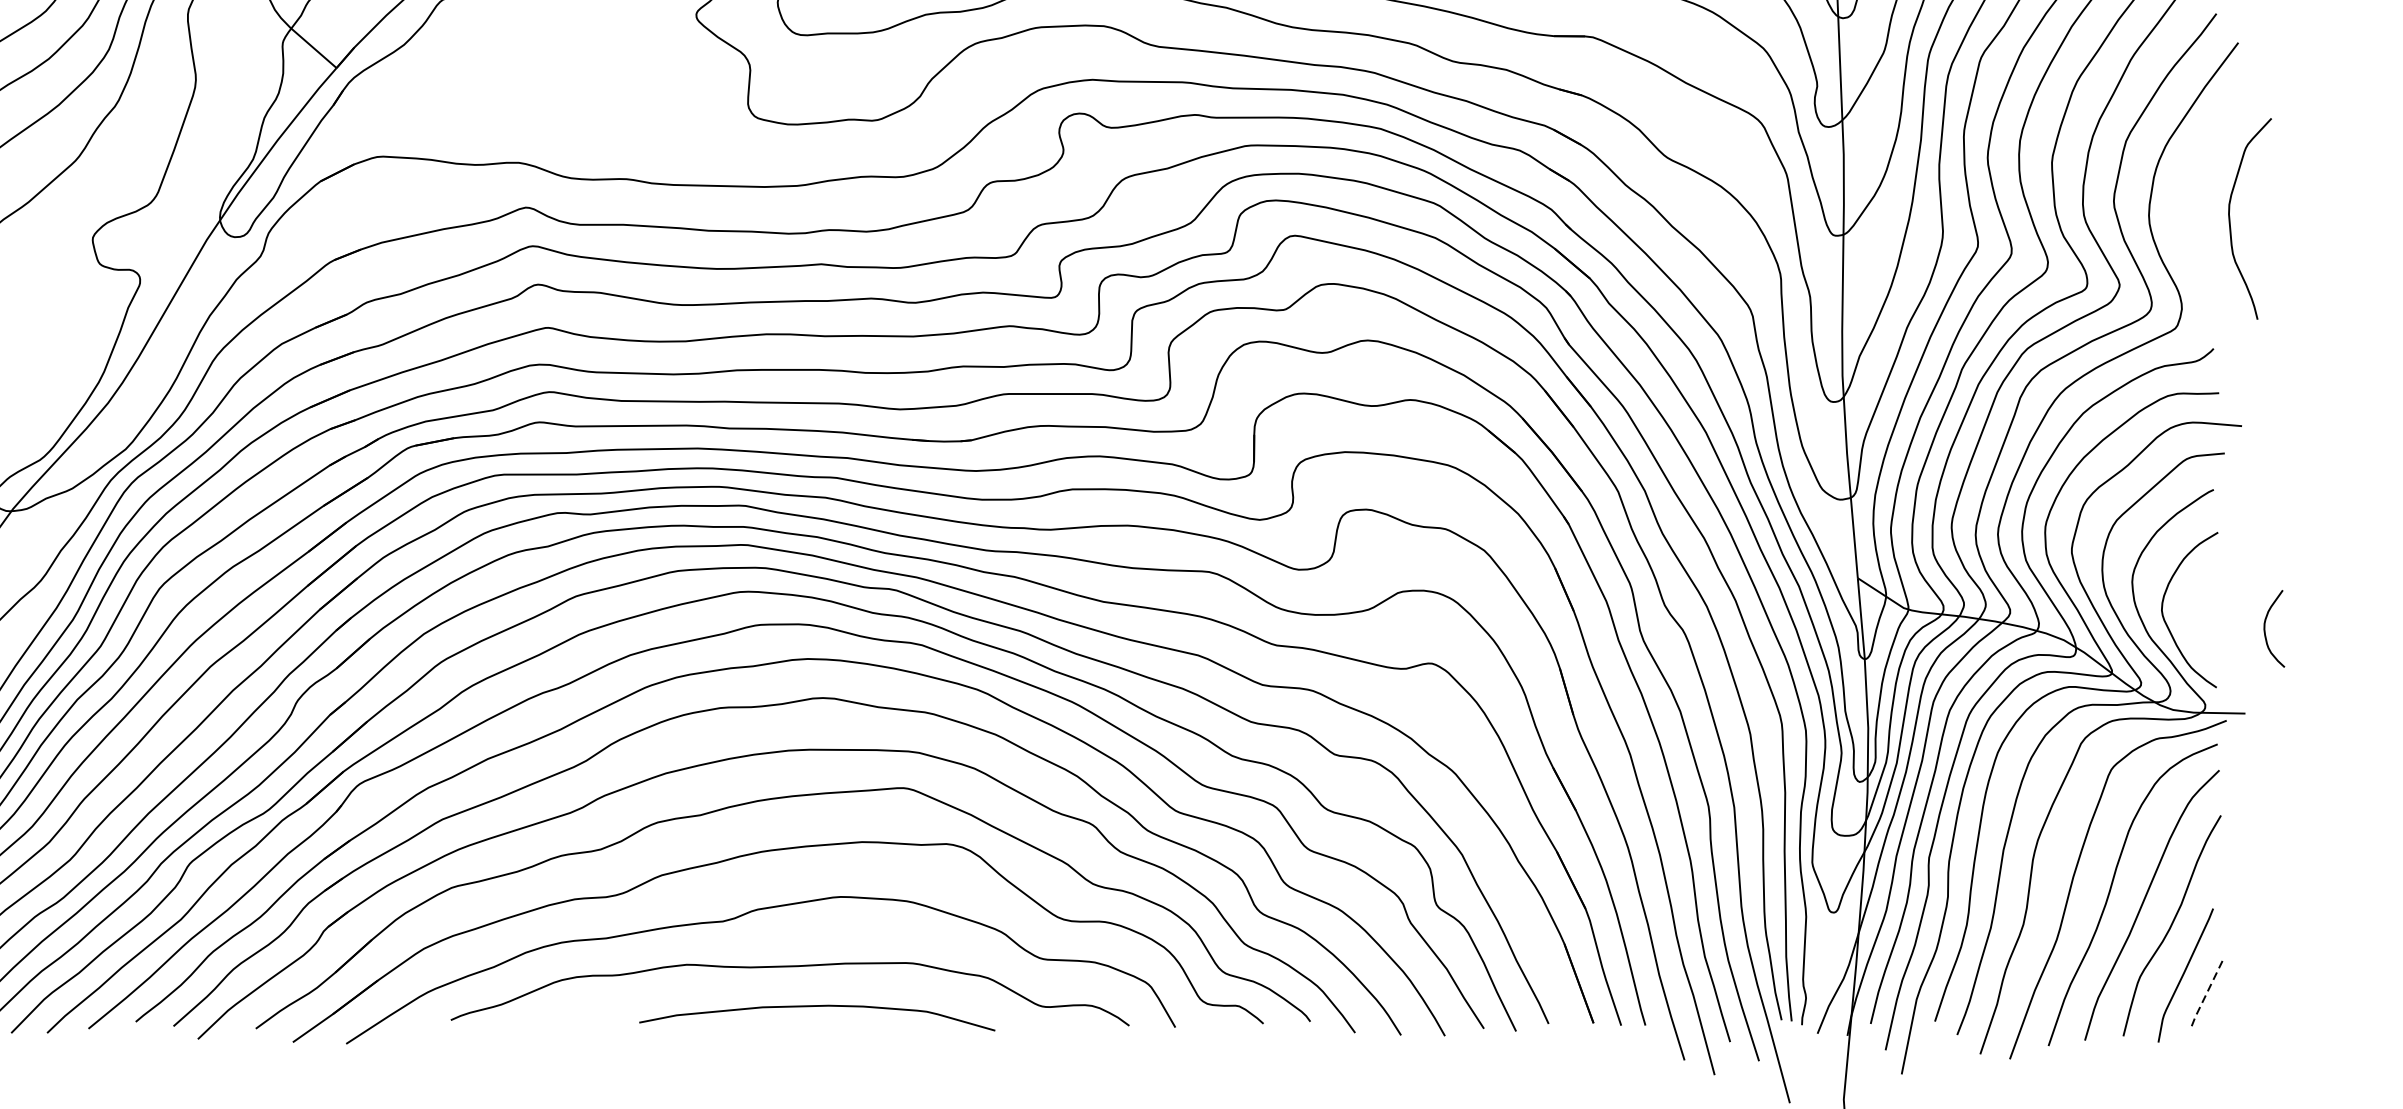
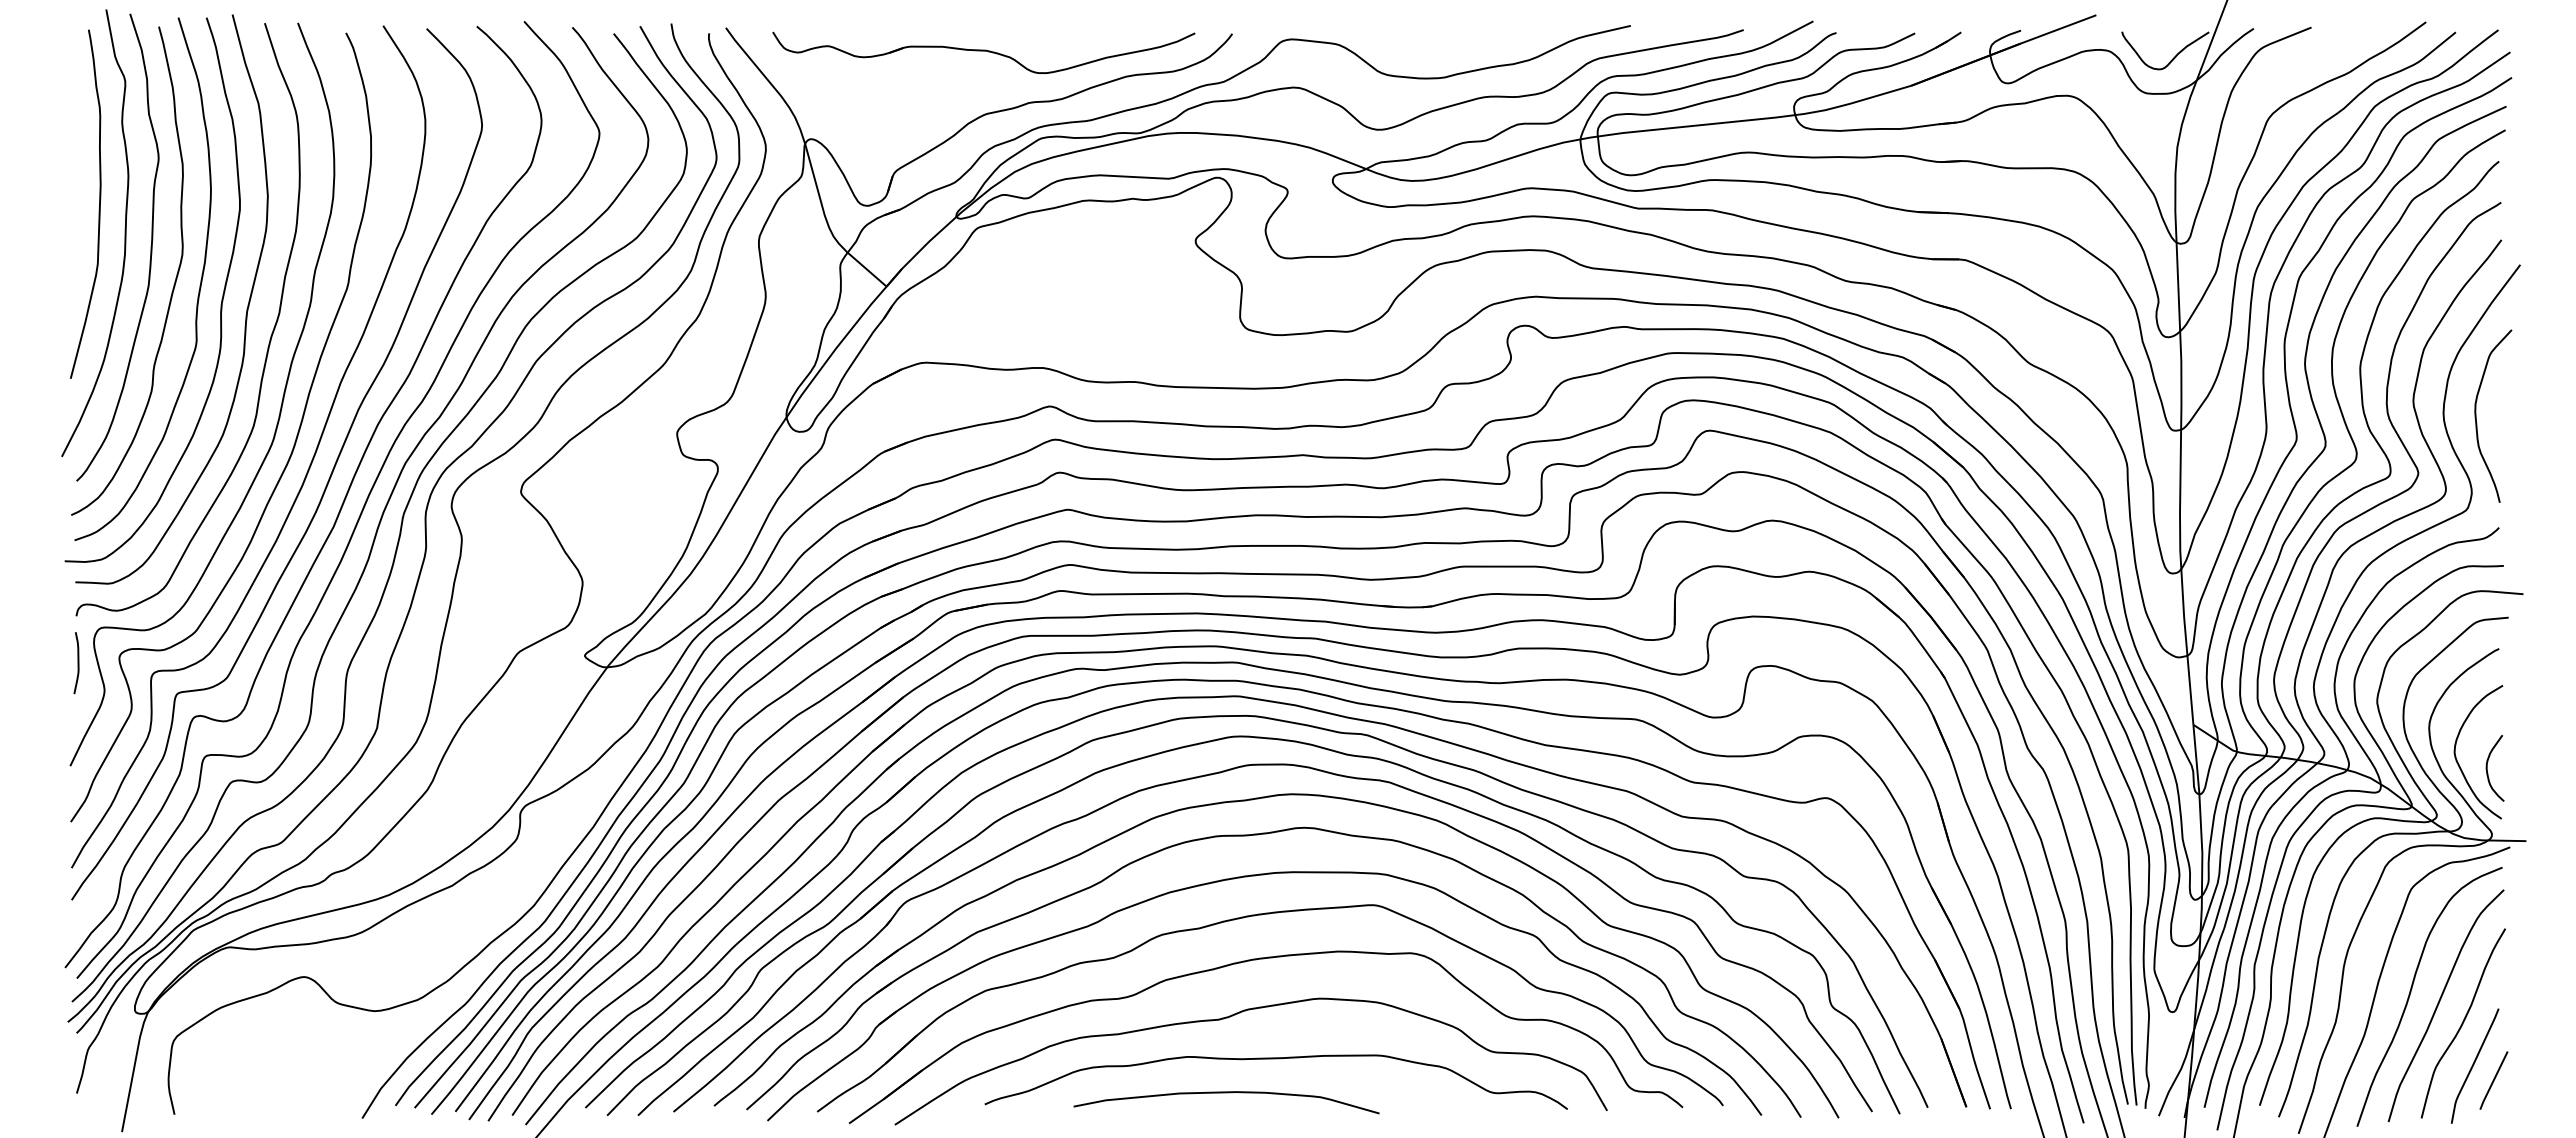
curve: (2230, 218) -> (2476, 415), moved
curve: (2265, 629) -> (2487, 768), moved
line: (2207, 993) -> (2493, 1081), dashed -> solid
curve: (817, 1007) -> (1226, 1093), moved

